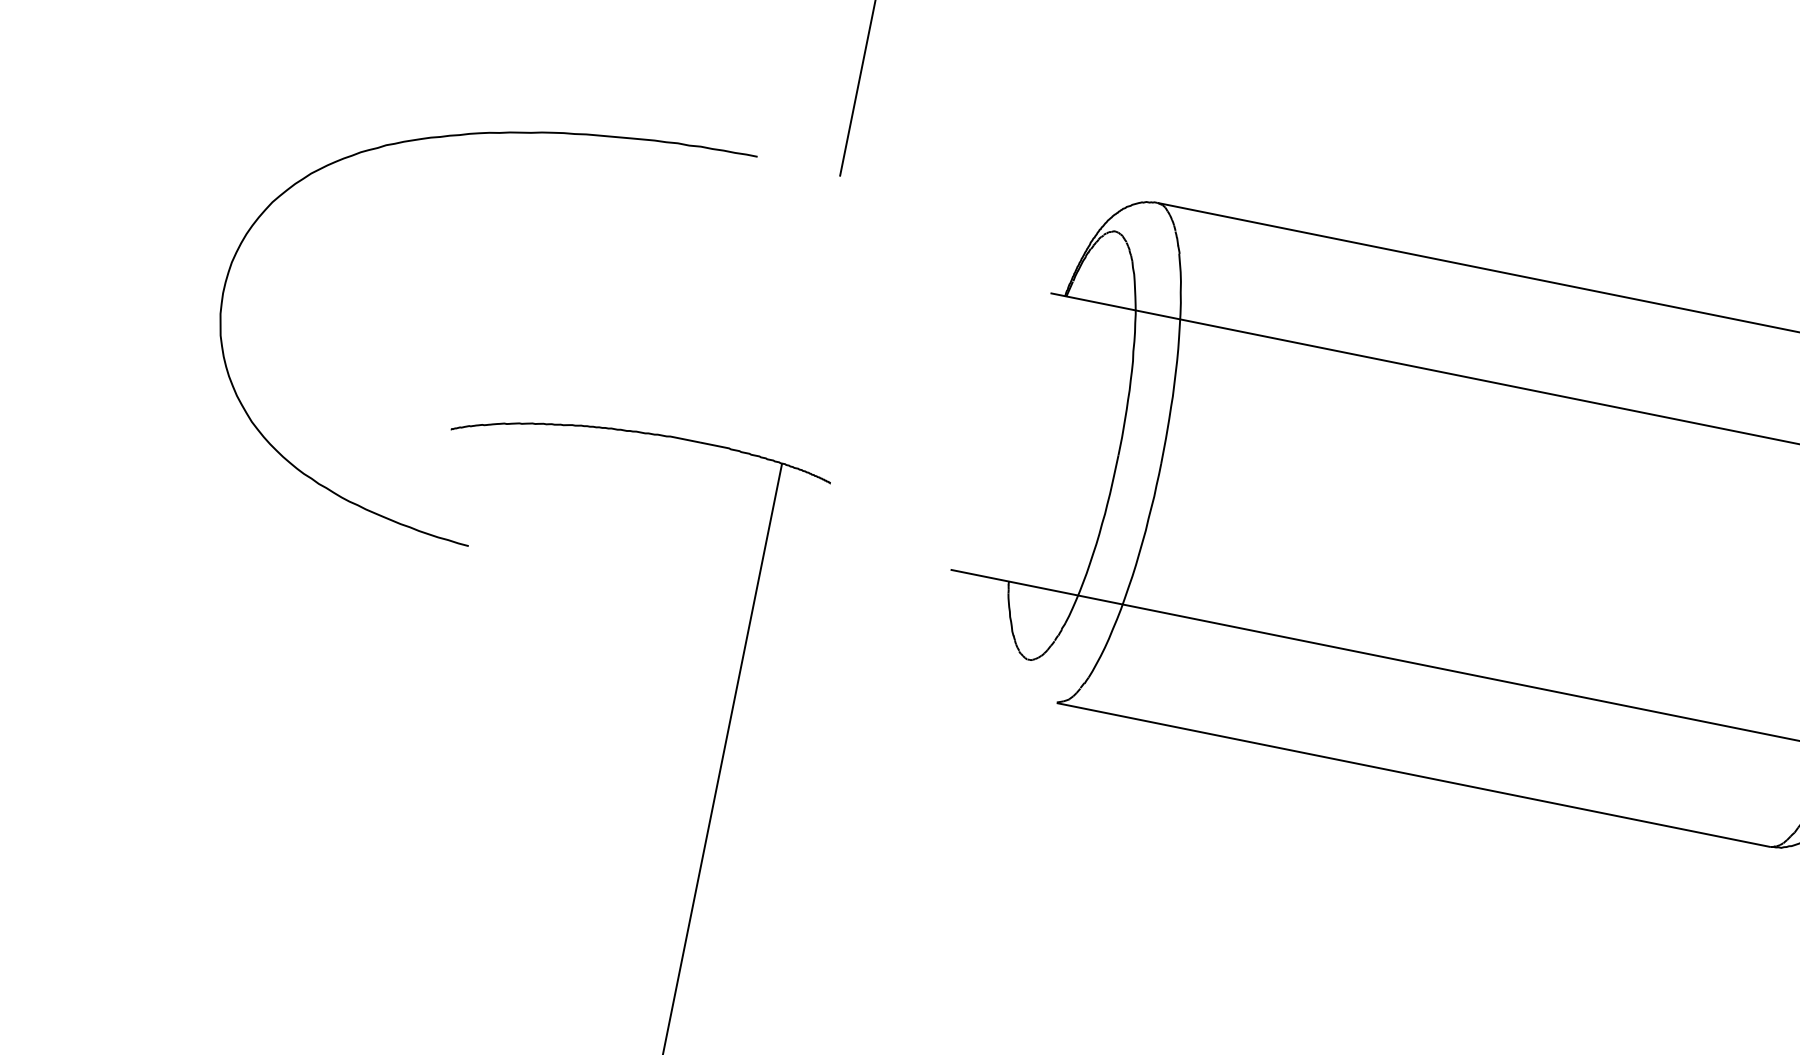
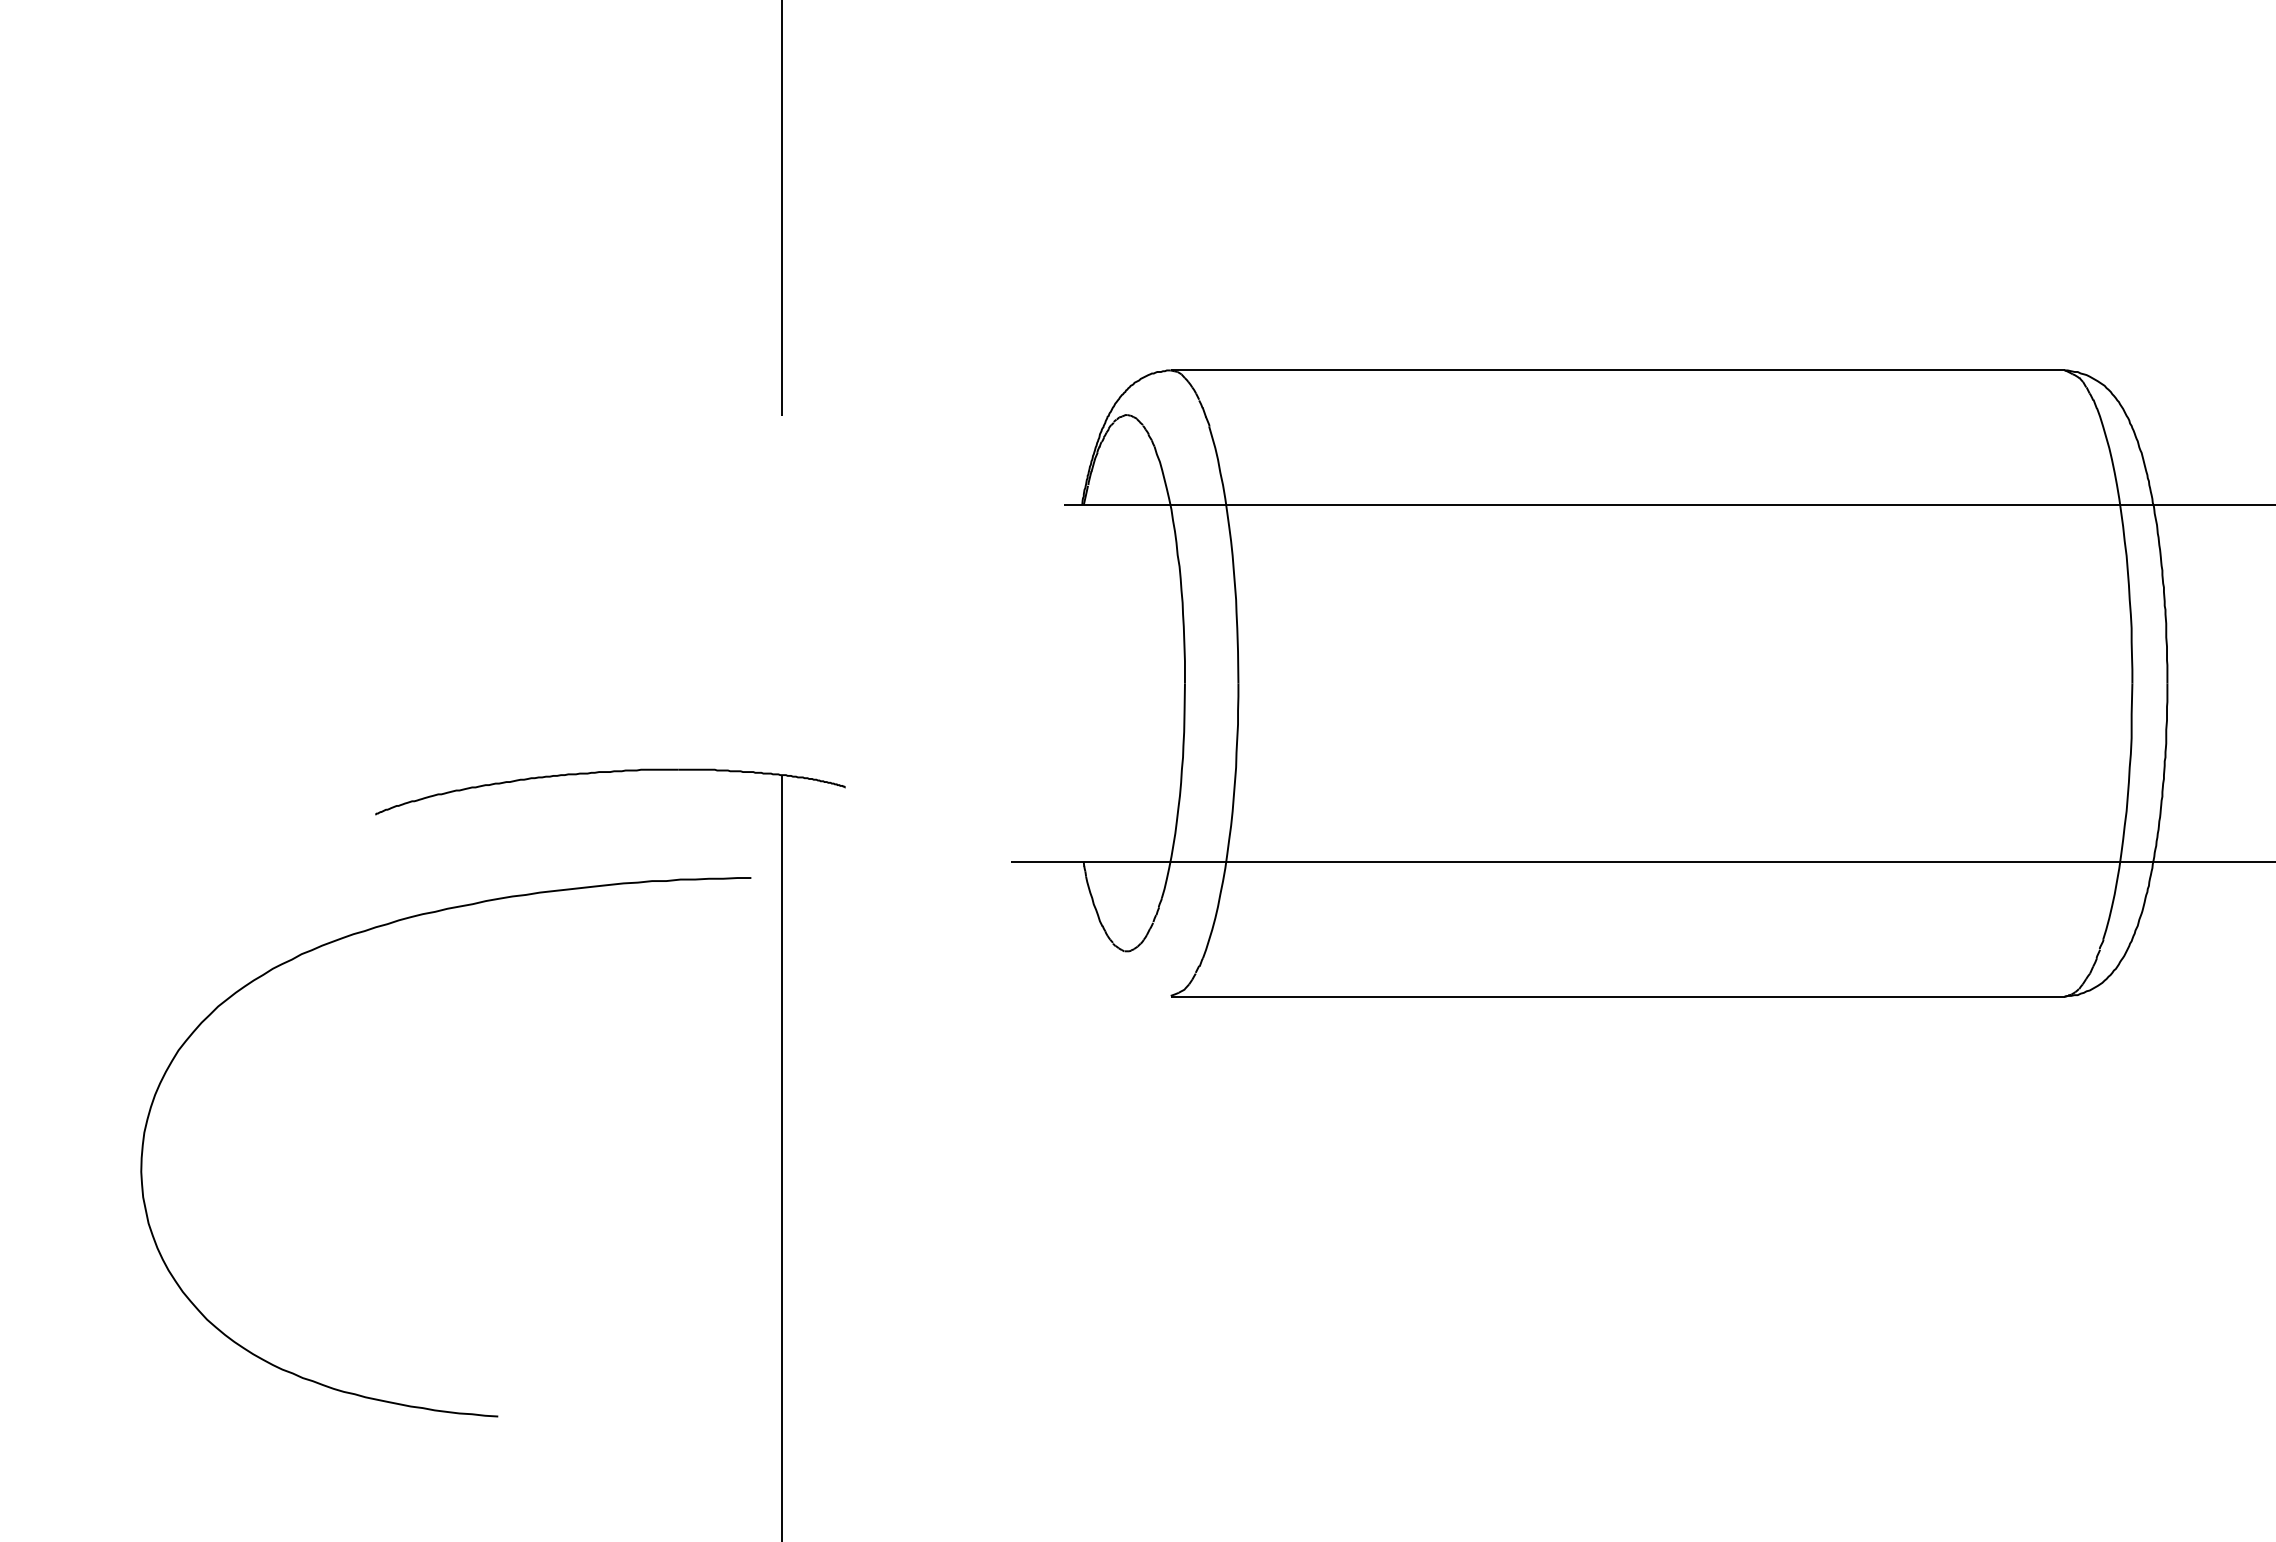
curve: (459, 136) -> (387, 925), moved

